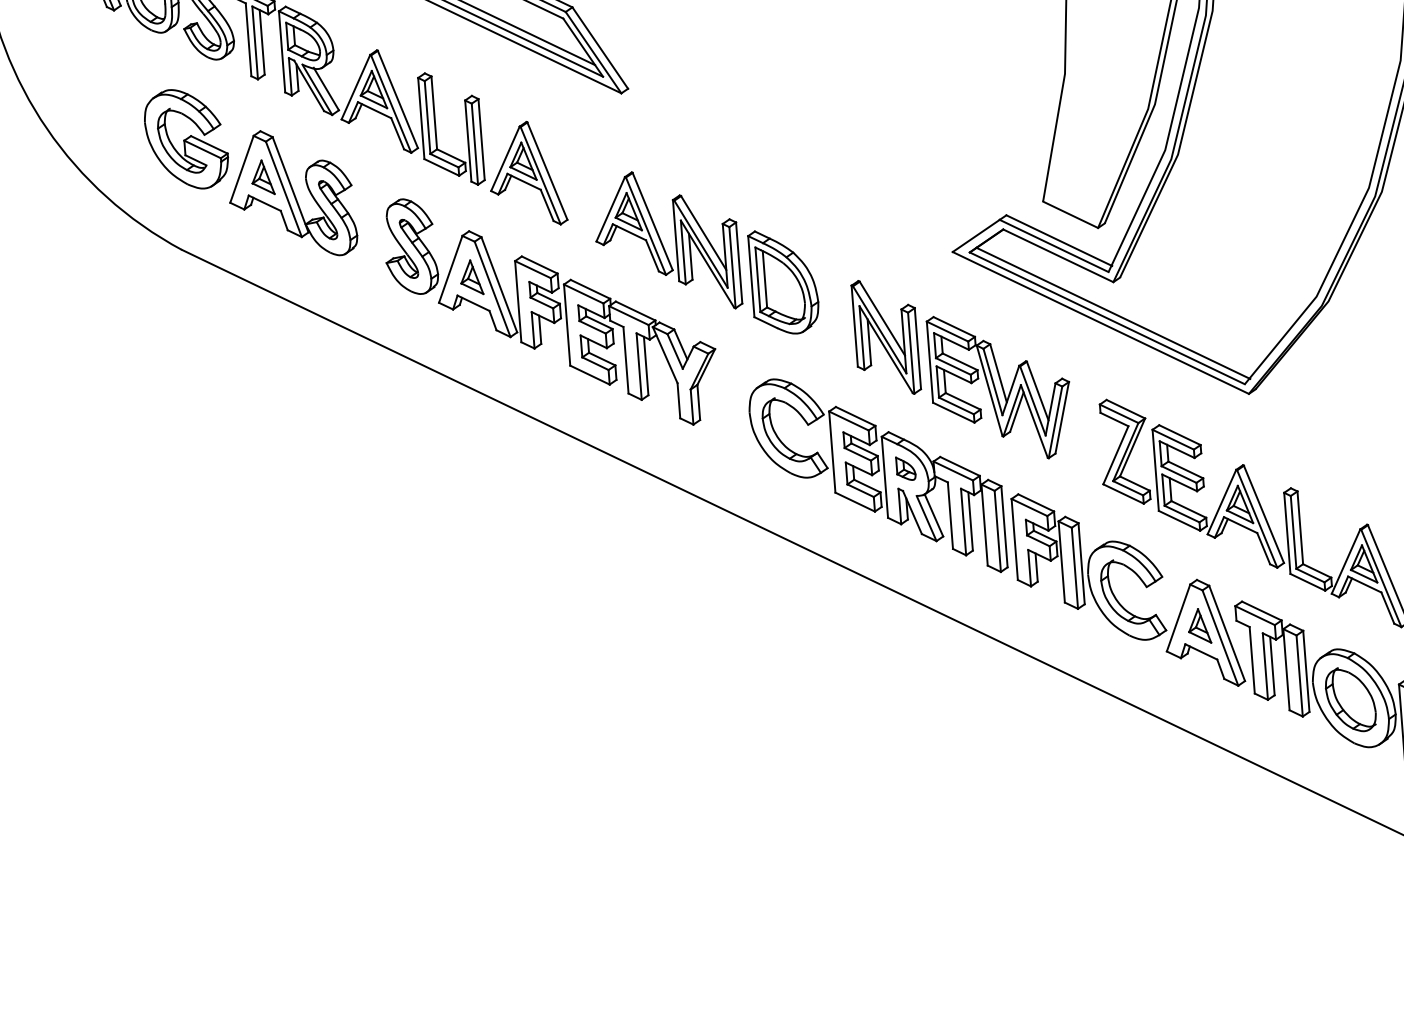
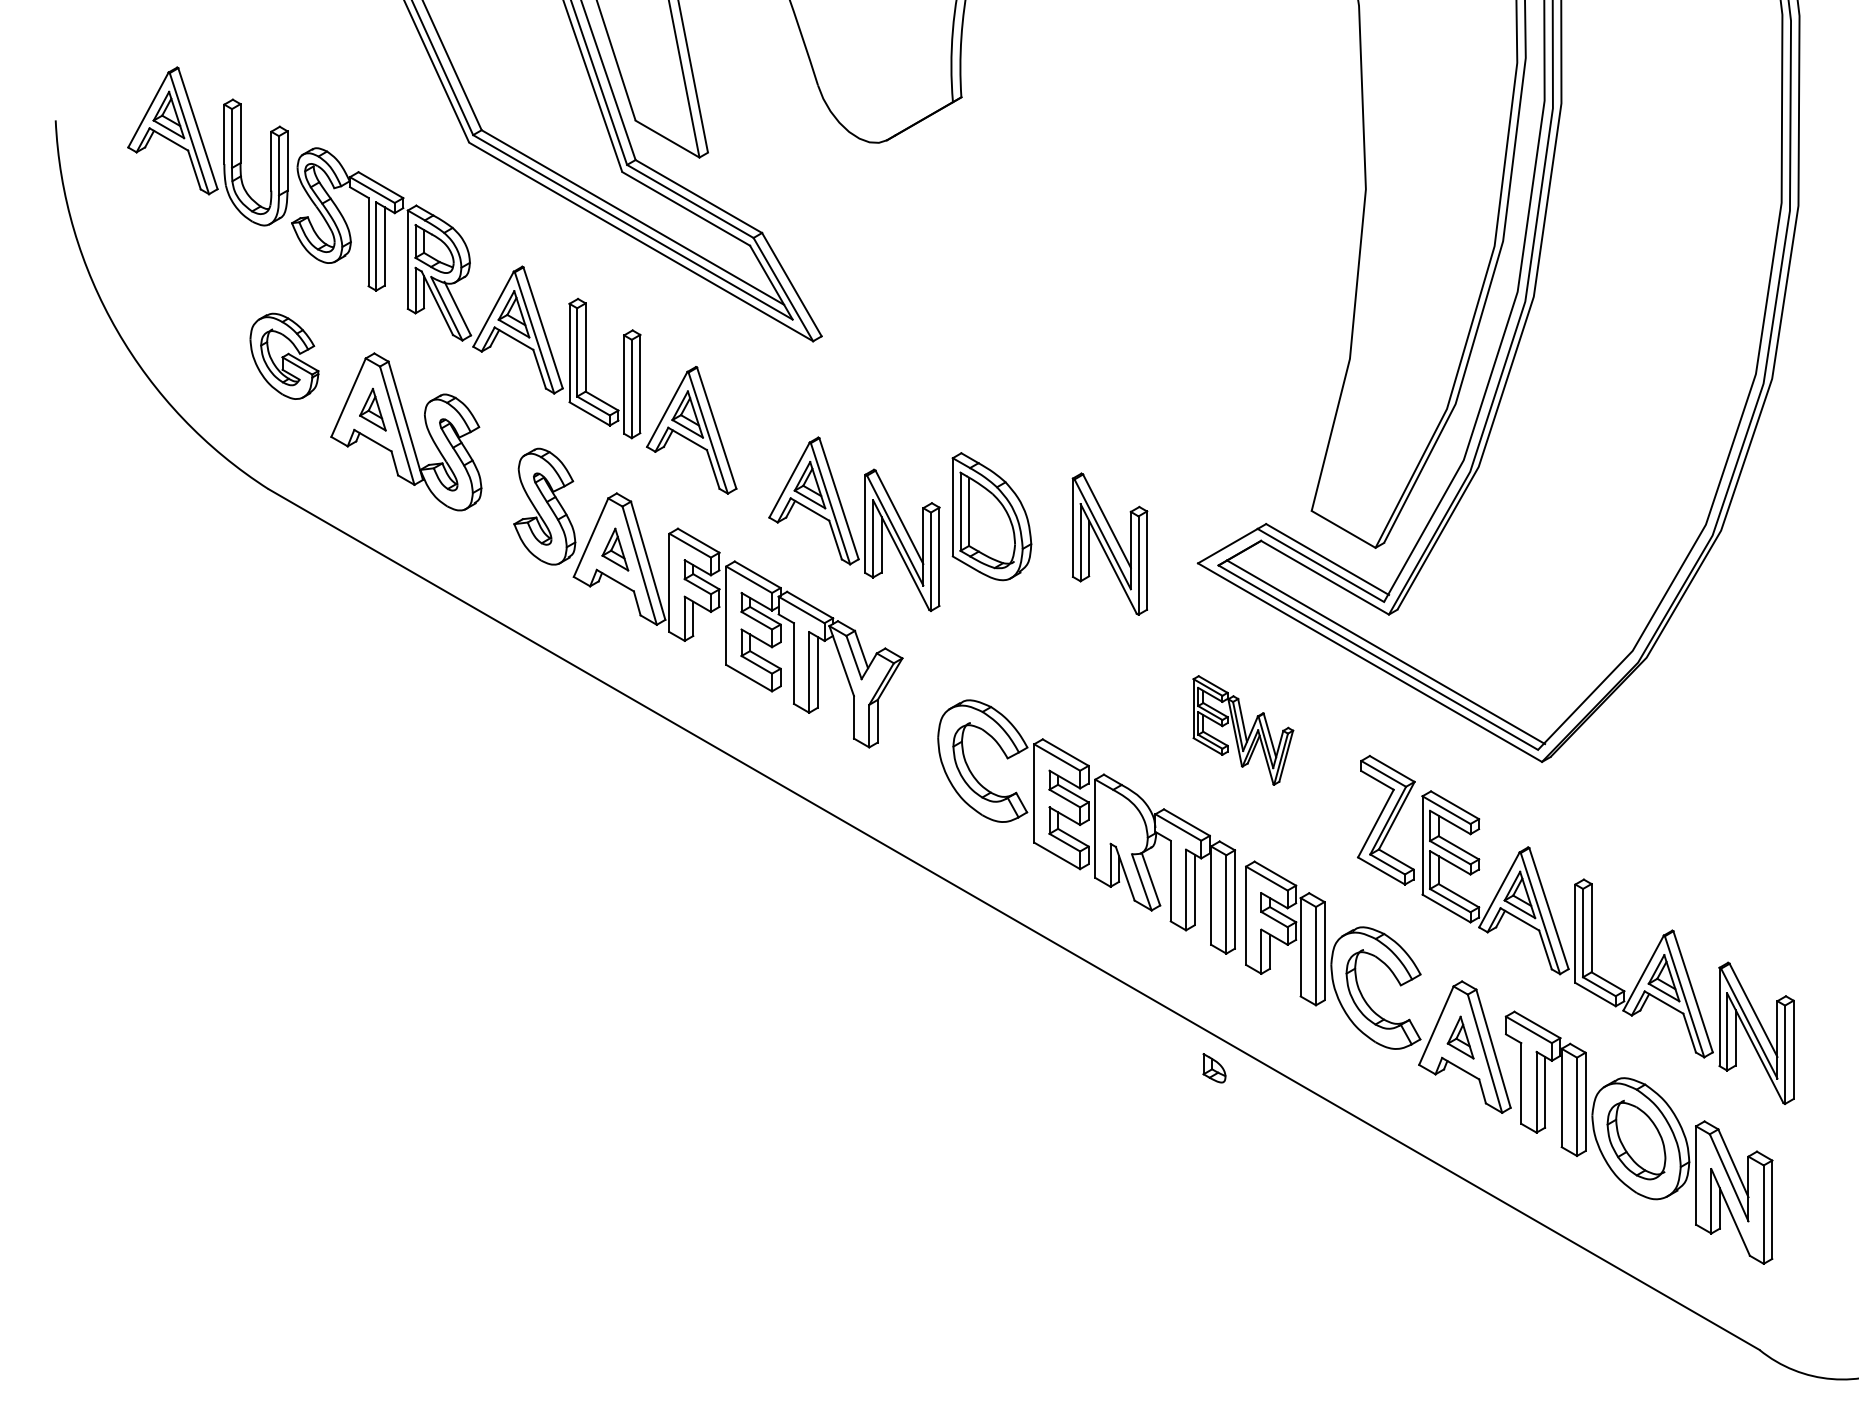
part: (186, 139) -> (284, 356), size x0.7
part: (783, 281) -> (991, 516), moved
part: (885, 336) -> (1109, 543), moved
part: (1000, 386) -> (1243, 730), size x0.6
part: (905, 468) -> (1214, 1068), moved

